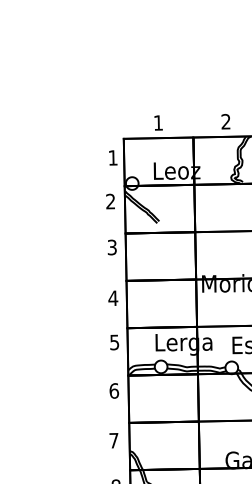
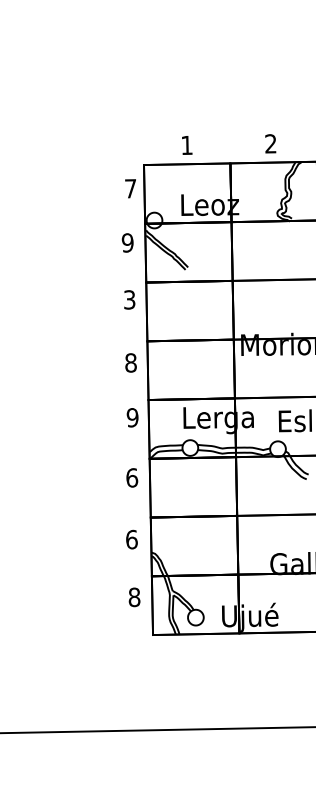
text: (112, 157) -> (130, 188), 1 -> 7
text: (110, 201) -> (127, 242), 2 -> 9
text: (112, 297) -> (130, 362), 4 -> 8
text: (114, 342) -> (132, 417), 5 -> 9
text: (113, 440) -> (131, 539), 7 -> 6

